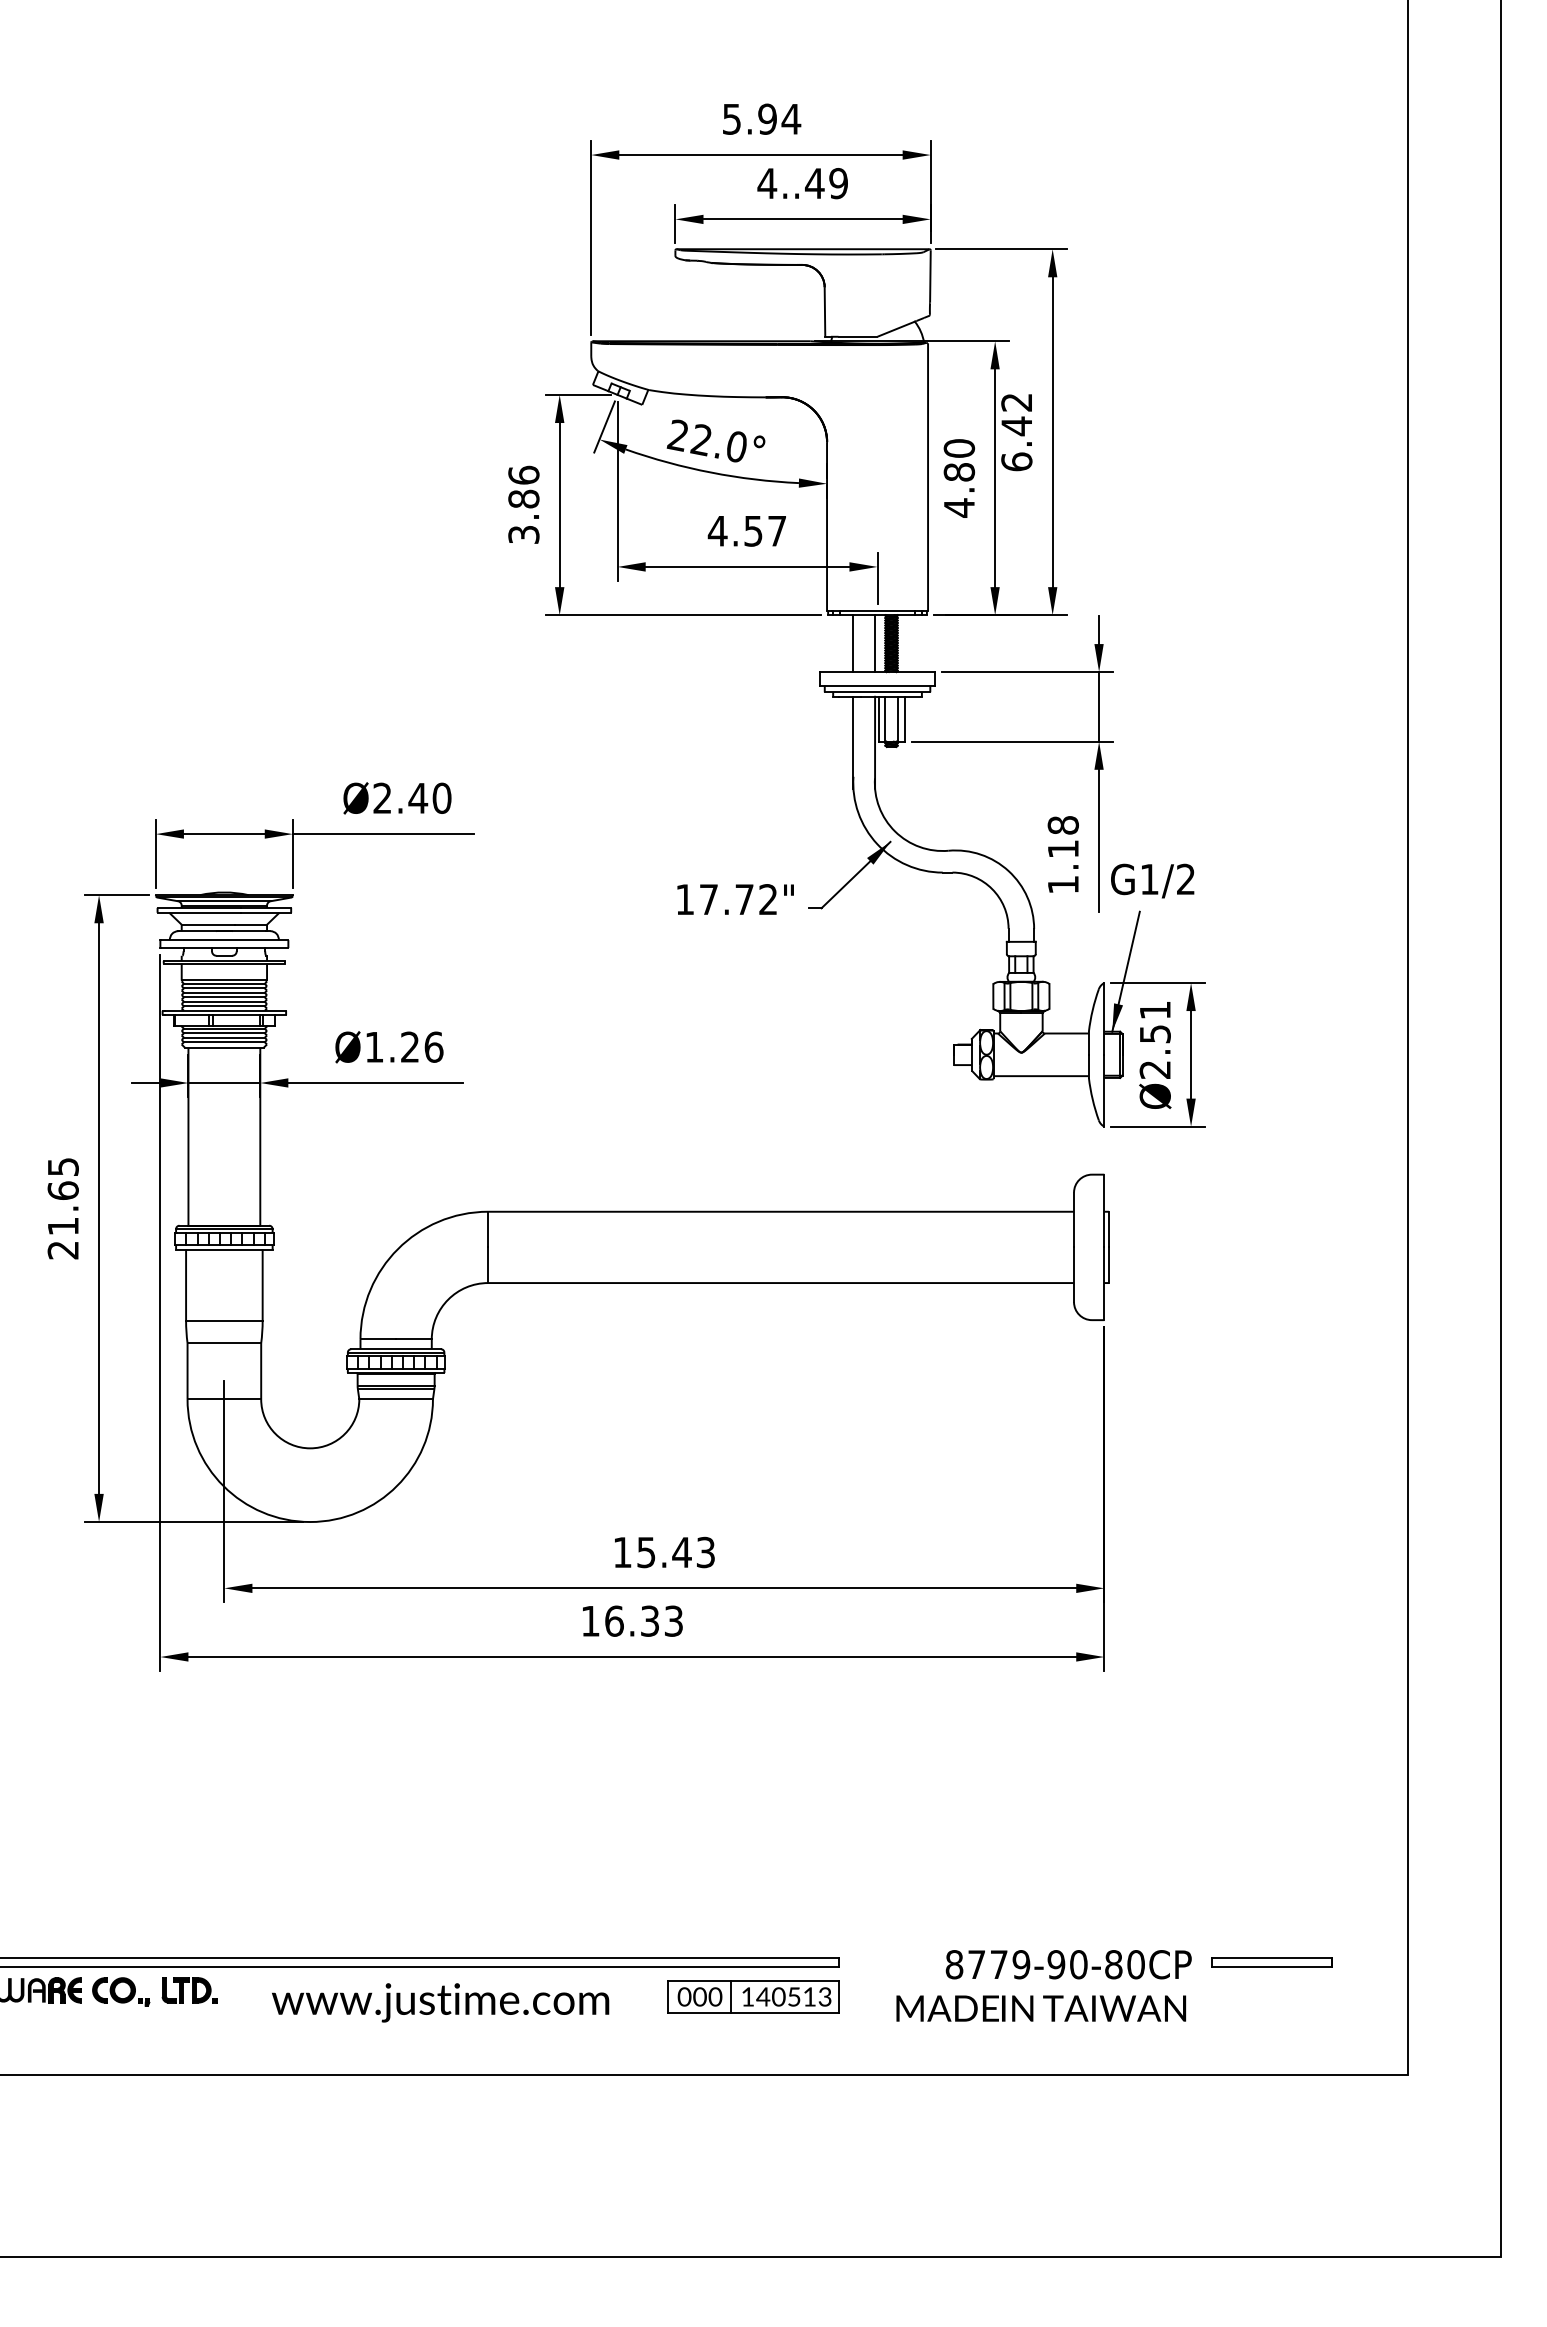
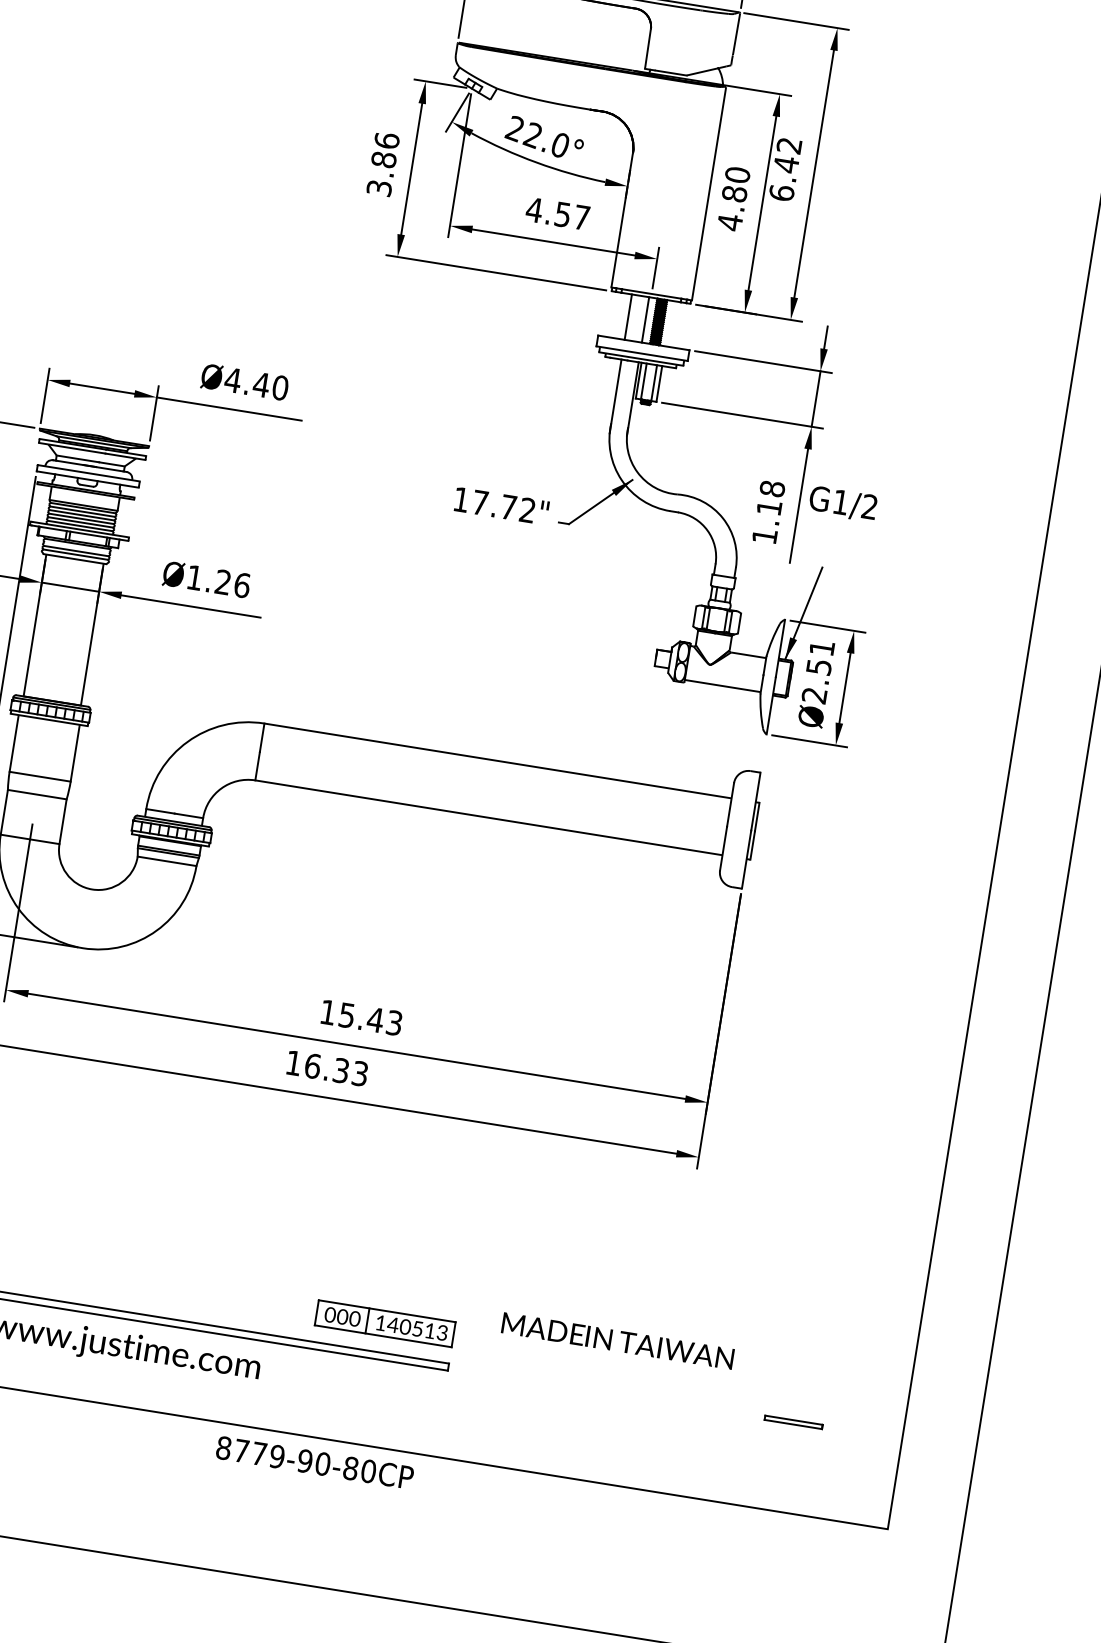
text: (382, 797) -> (233, 379), Ø2.40 -> Ø4.40
text: (1152, 880) -> (843, 503), moved
line: (223, 1033) -> (76, 547), removed
part: (1271, 1962) -> (793, 1422), size x0.6
text: (1068, 1964) -> (314, 1462), moved
part: (753, 1996) -> (385, 1323), moved
text: (1041, 2008) -> (618, 1341), moved

